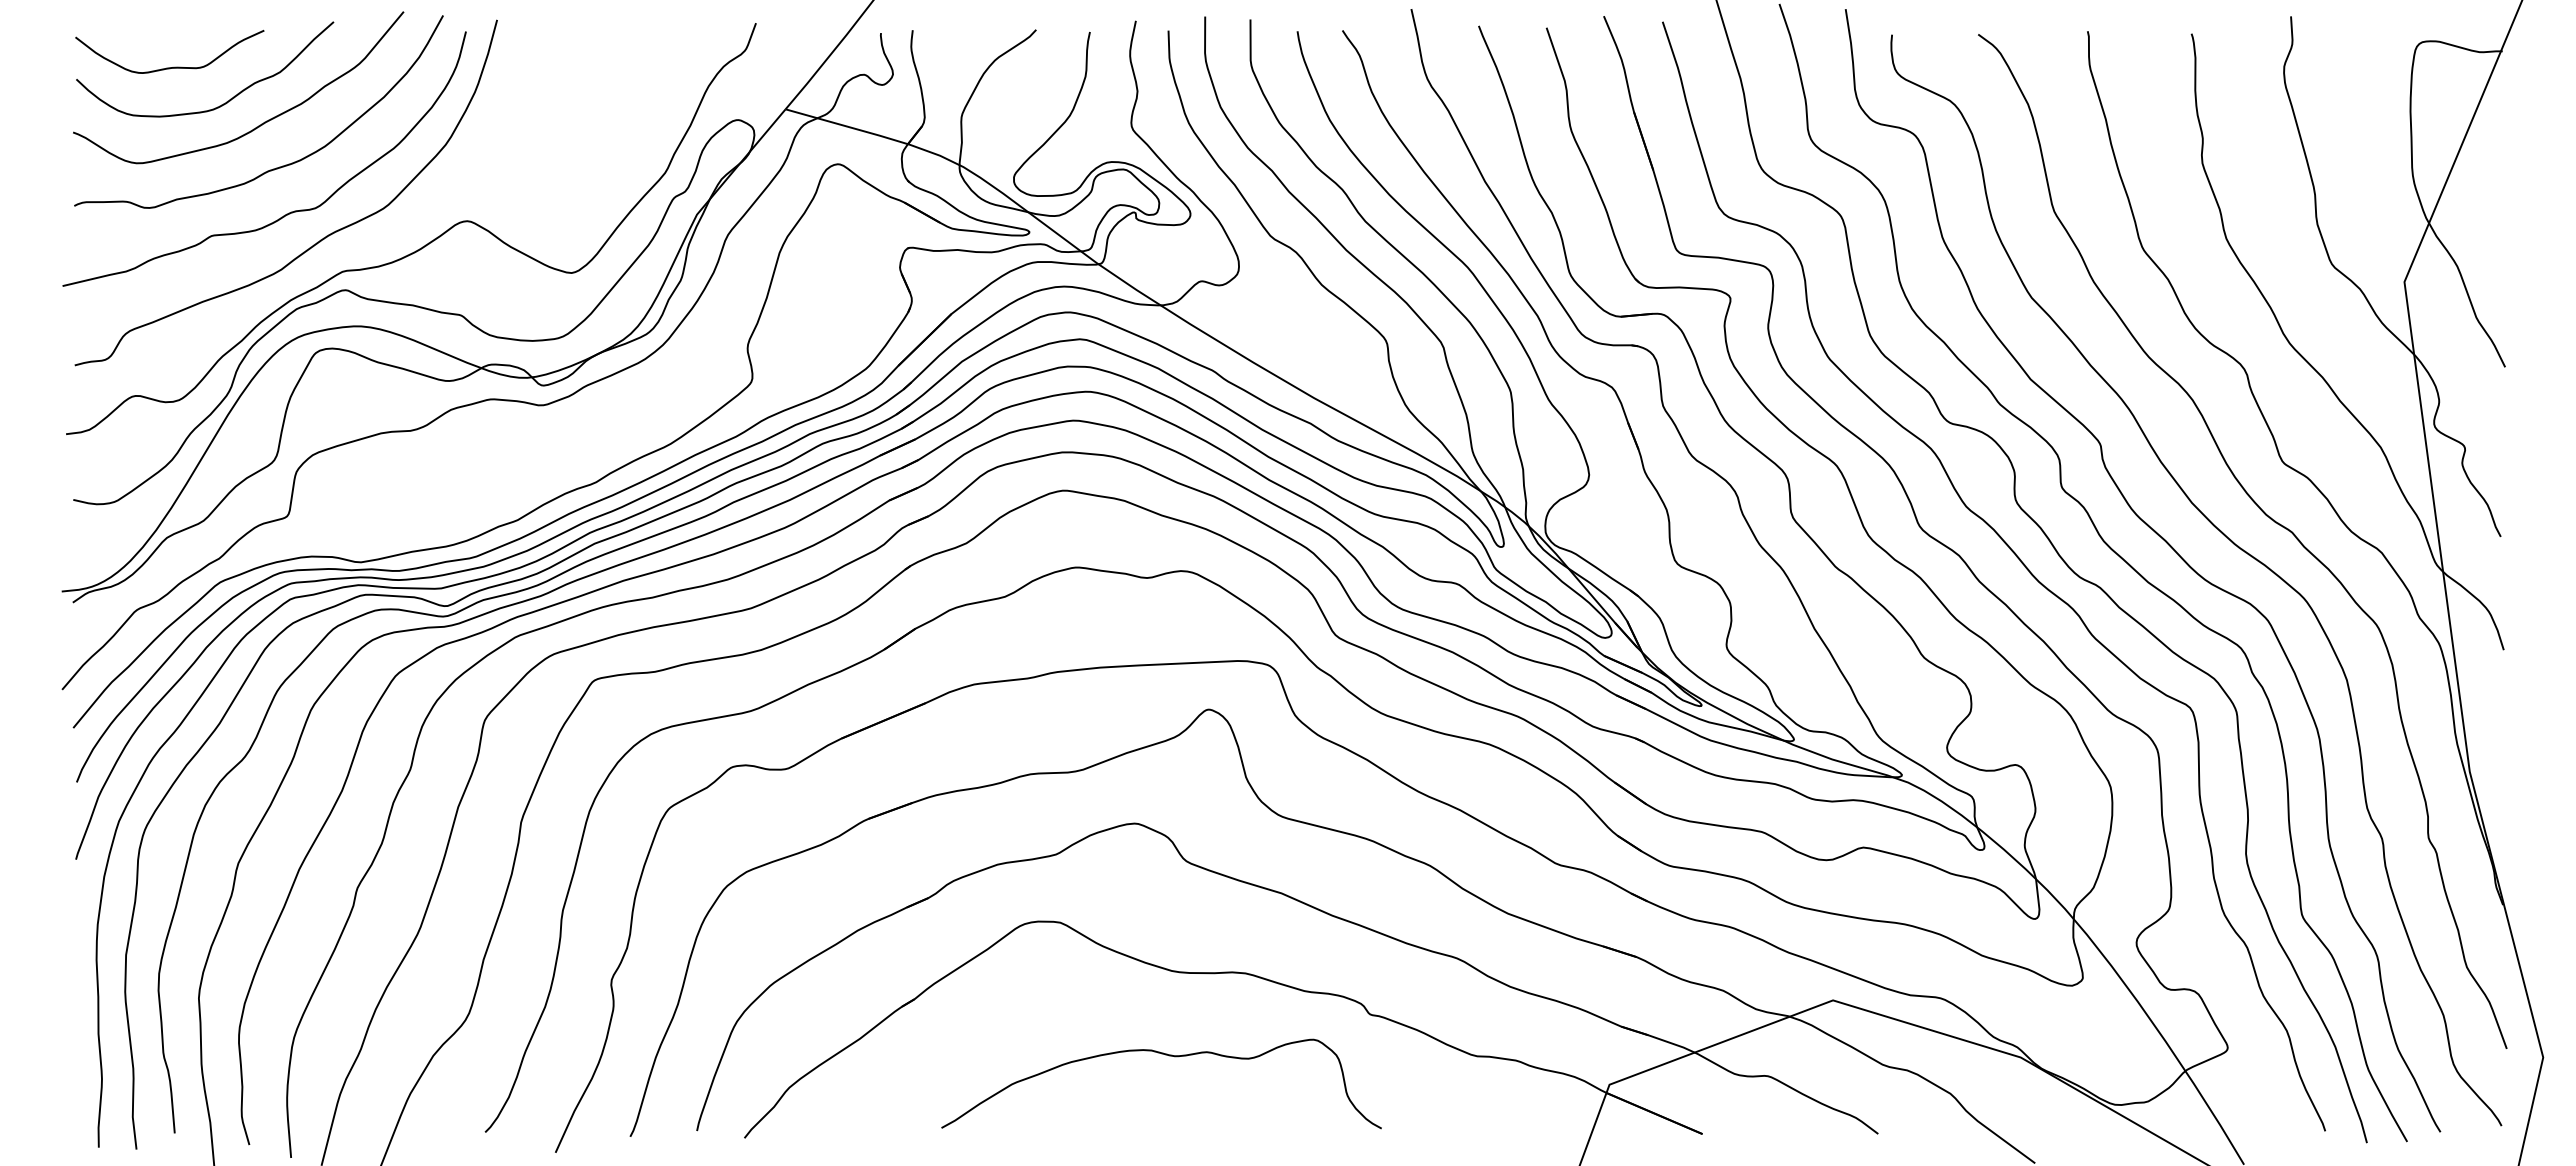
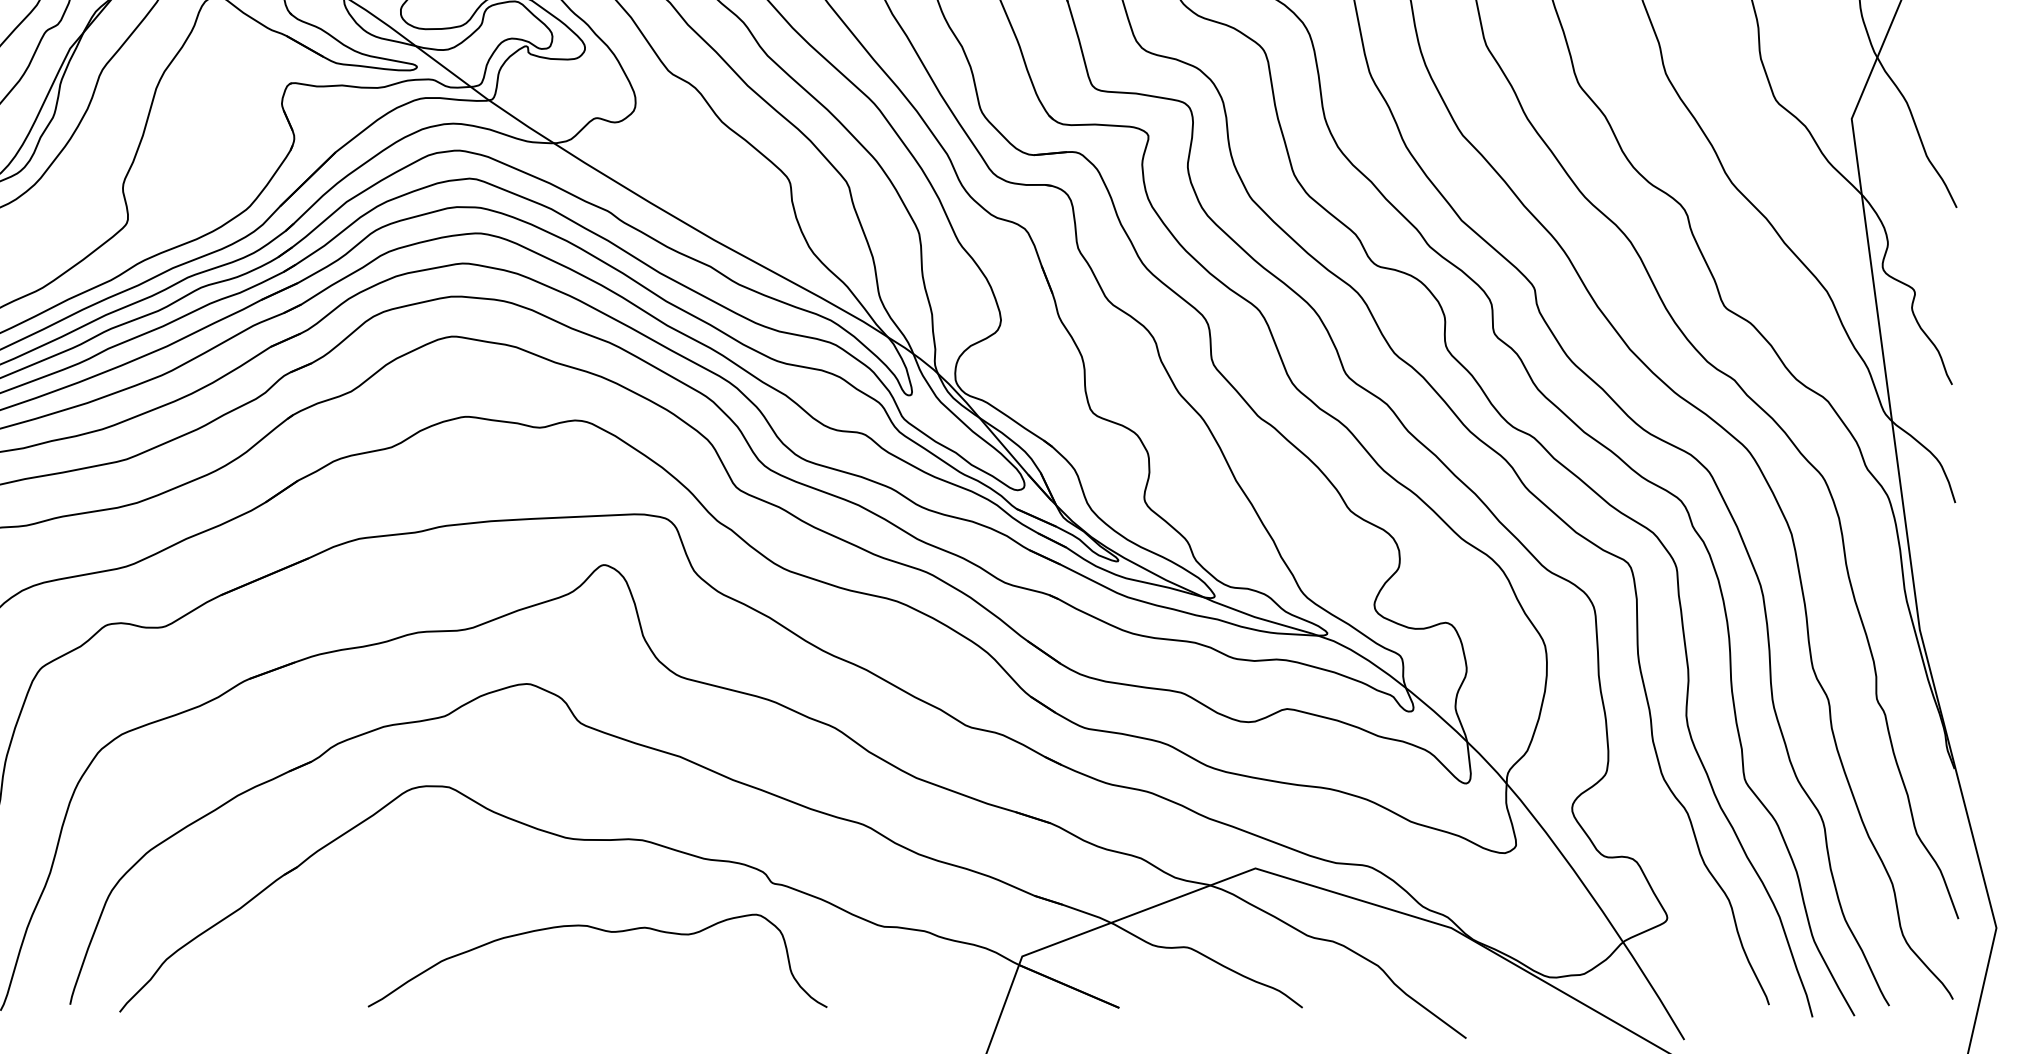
curve: (1169, 1056) -> (605, 932), moved

